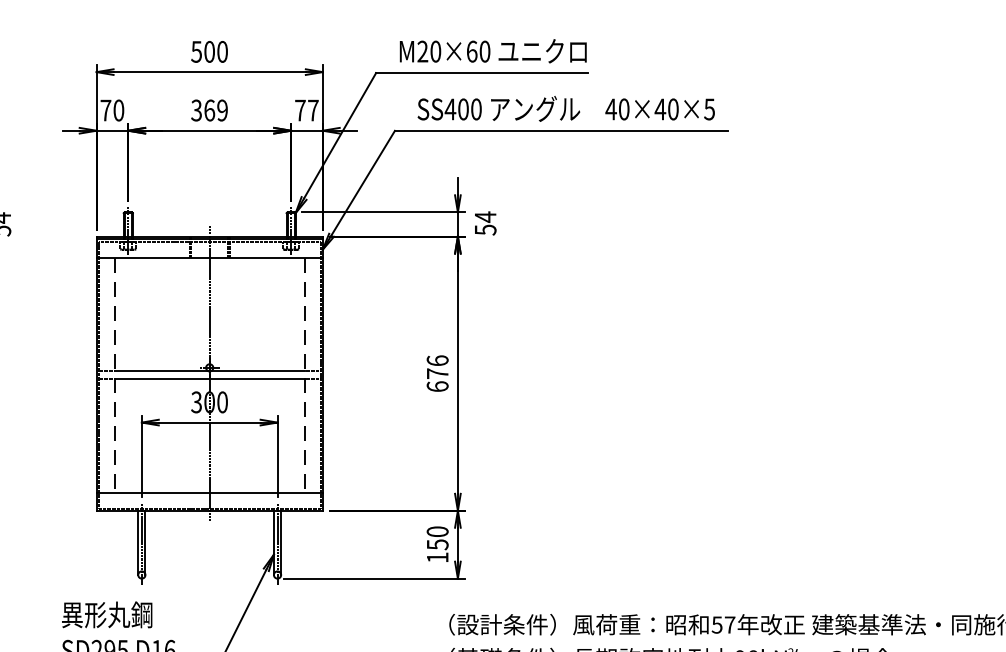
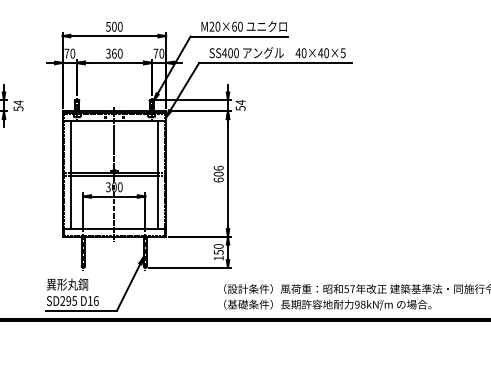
text: (220, 110) -> (119, 53), 369 -> 360
text: (312, 110) -> (161, 53), 77 -> 70
text: (437, 372) -> (218, 173), 676 -> 606
line: (113, 374) -> (70, 174), dashed -> solid
line: (303, 374) -> (157, 174), dashed -> solid

